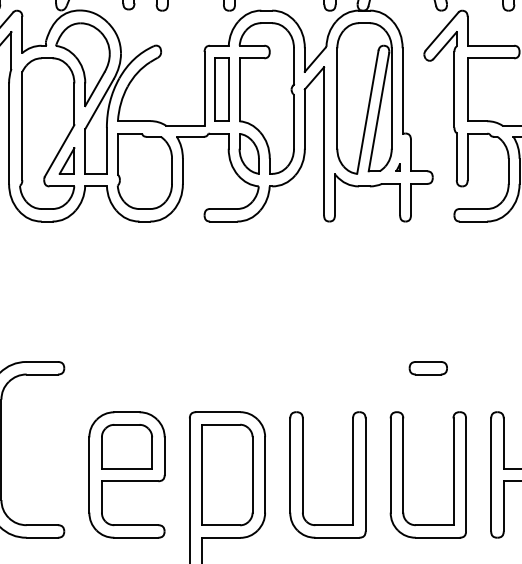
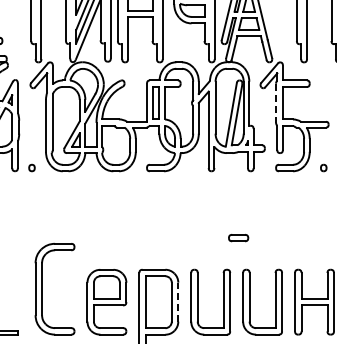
line: (455, 90) -> (276, 103), solid -> dashed
part: (428, 369) -> (238, 238), moved
line: (265, 473) -> (178, 301), solid -> dashed

